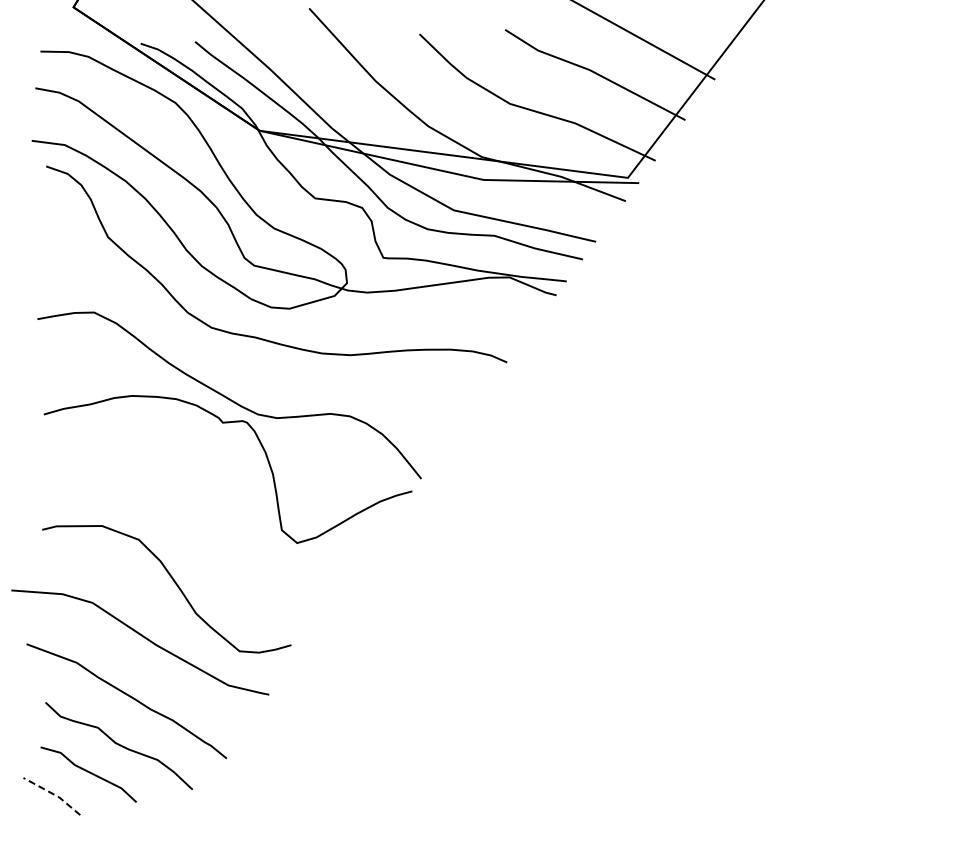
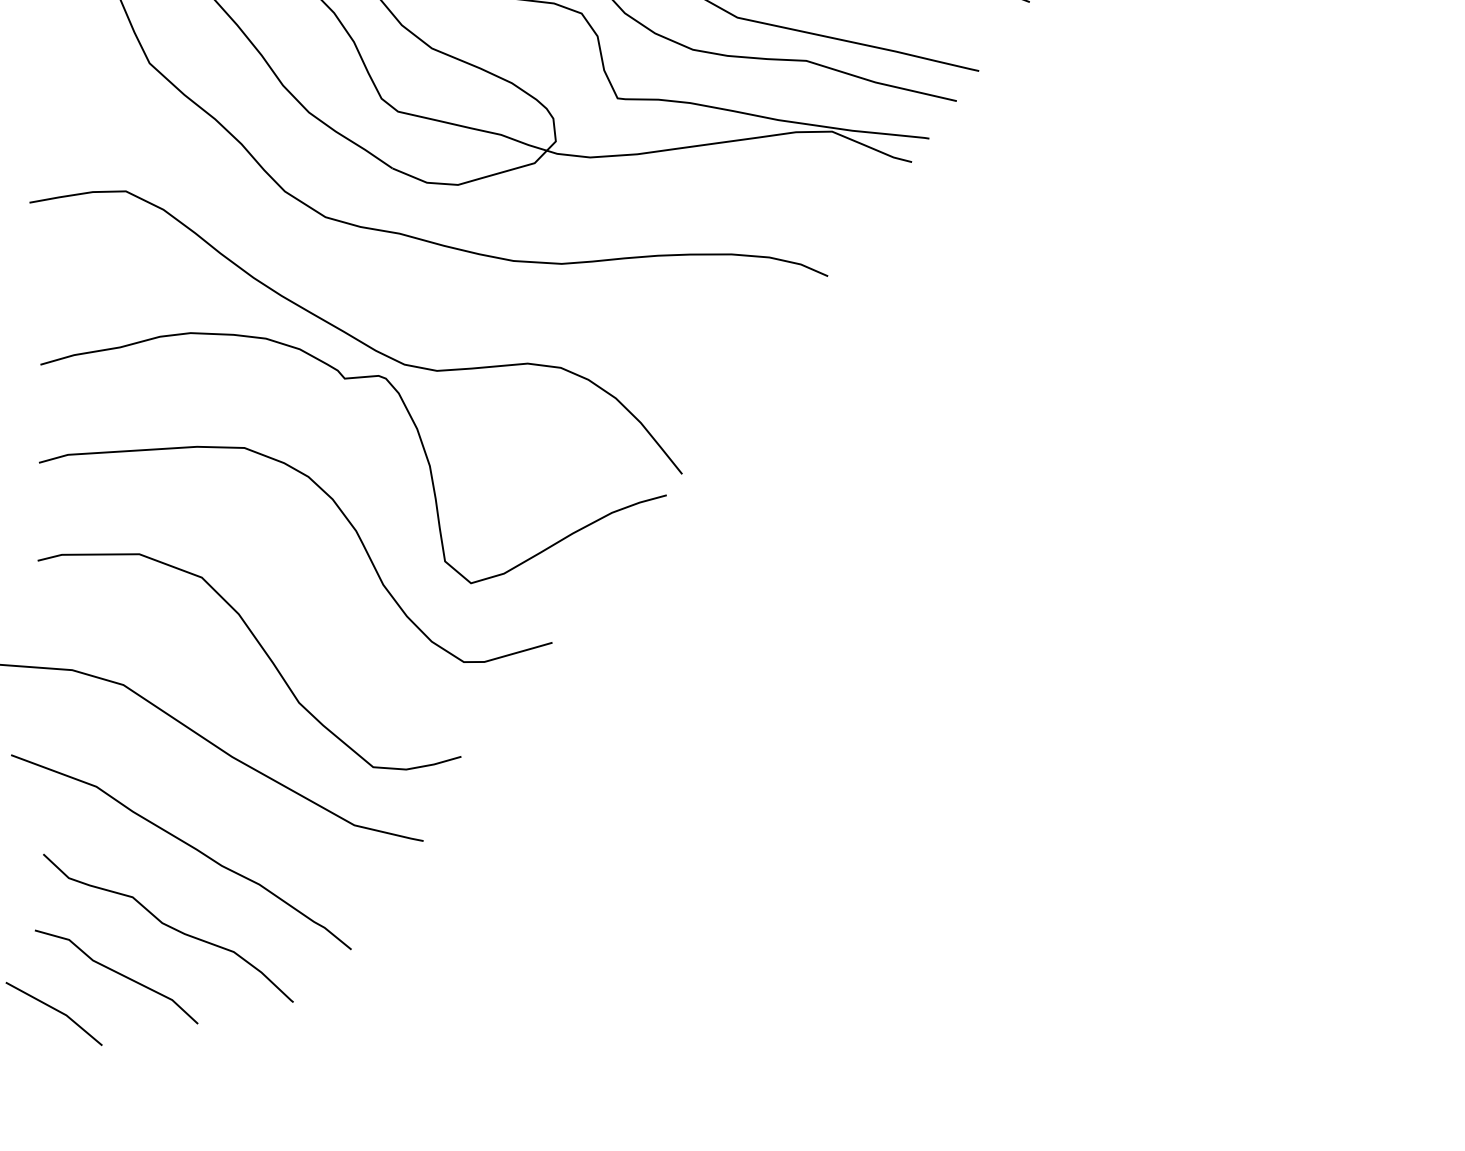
curve: (221, 503) -> (342, 515), added
line: (53, 794) -> (56, 1010), dashed -> solid

